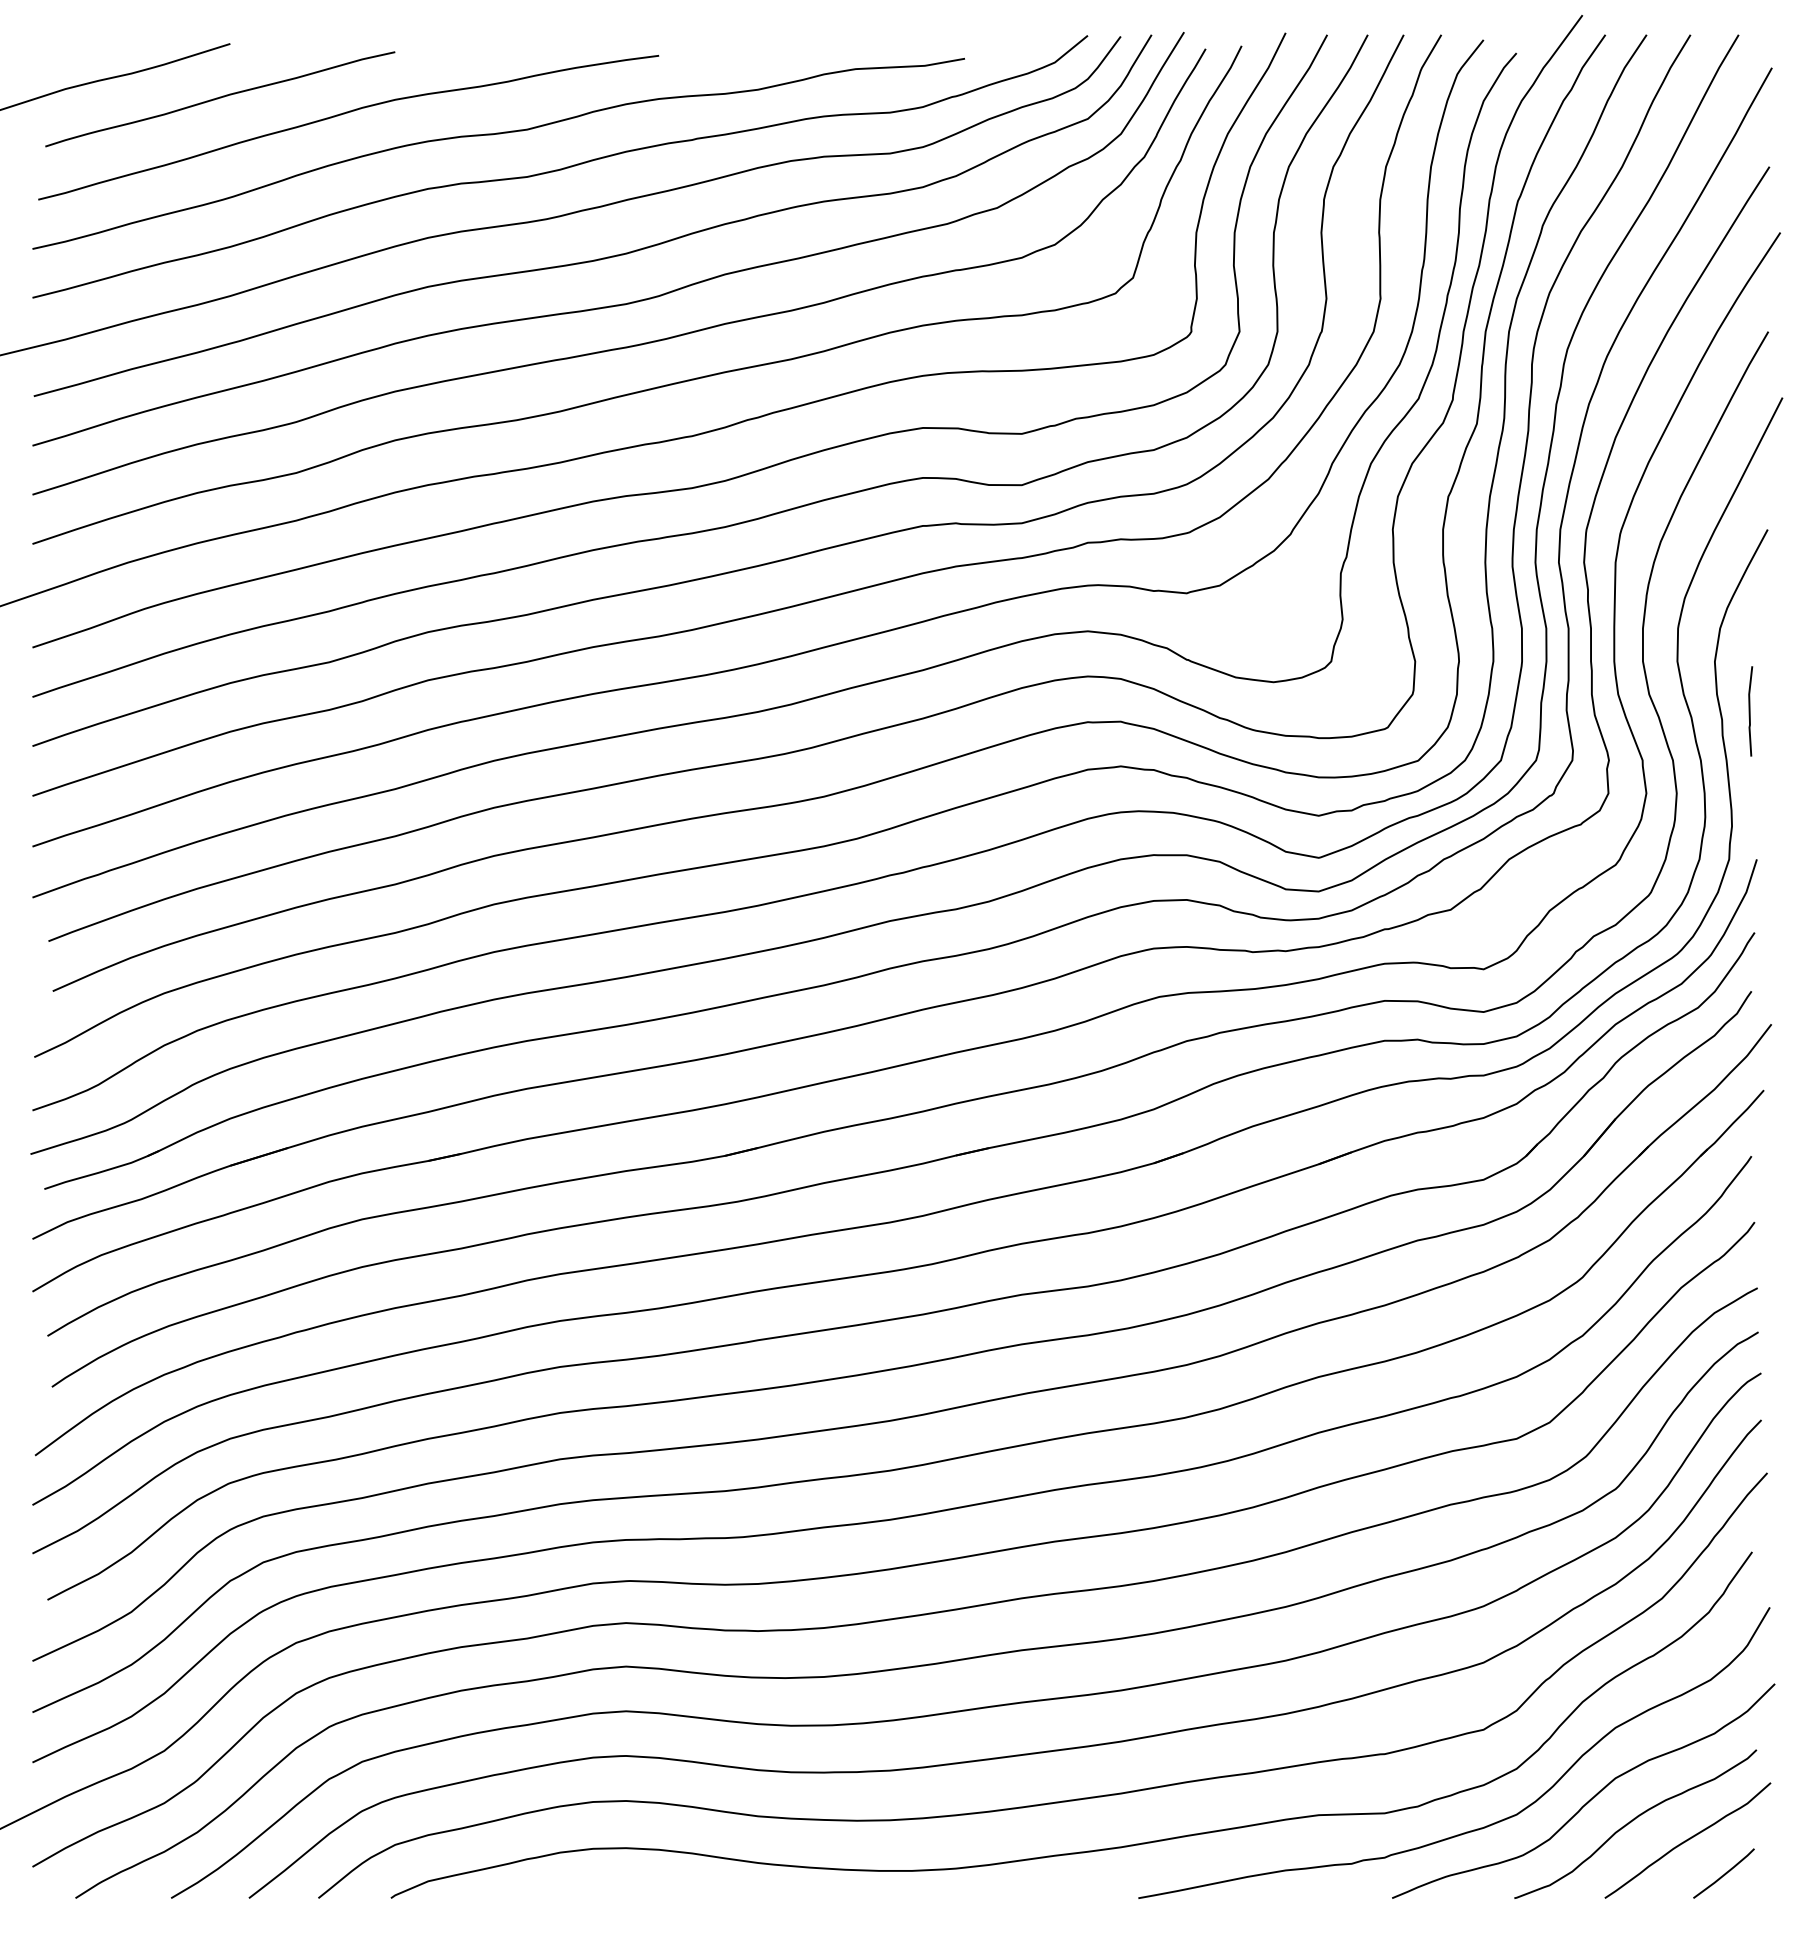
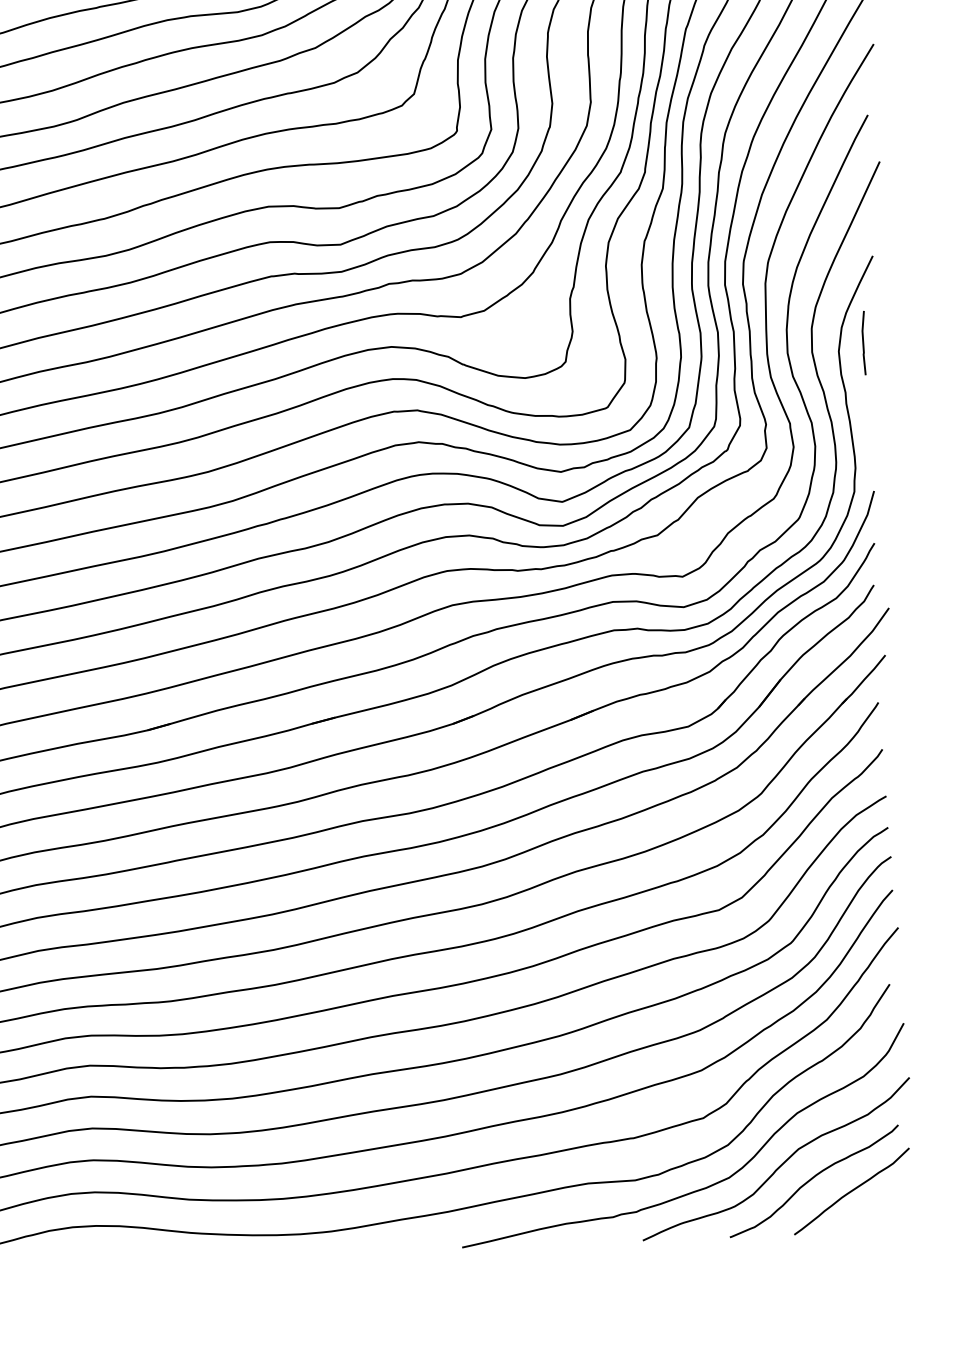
line: (1750, 711) -> (863, 343), moved
line: (1724, 1873) -> (878, 1213), removed

